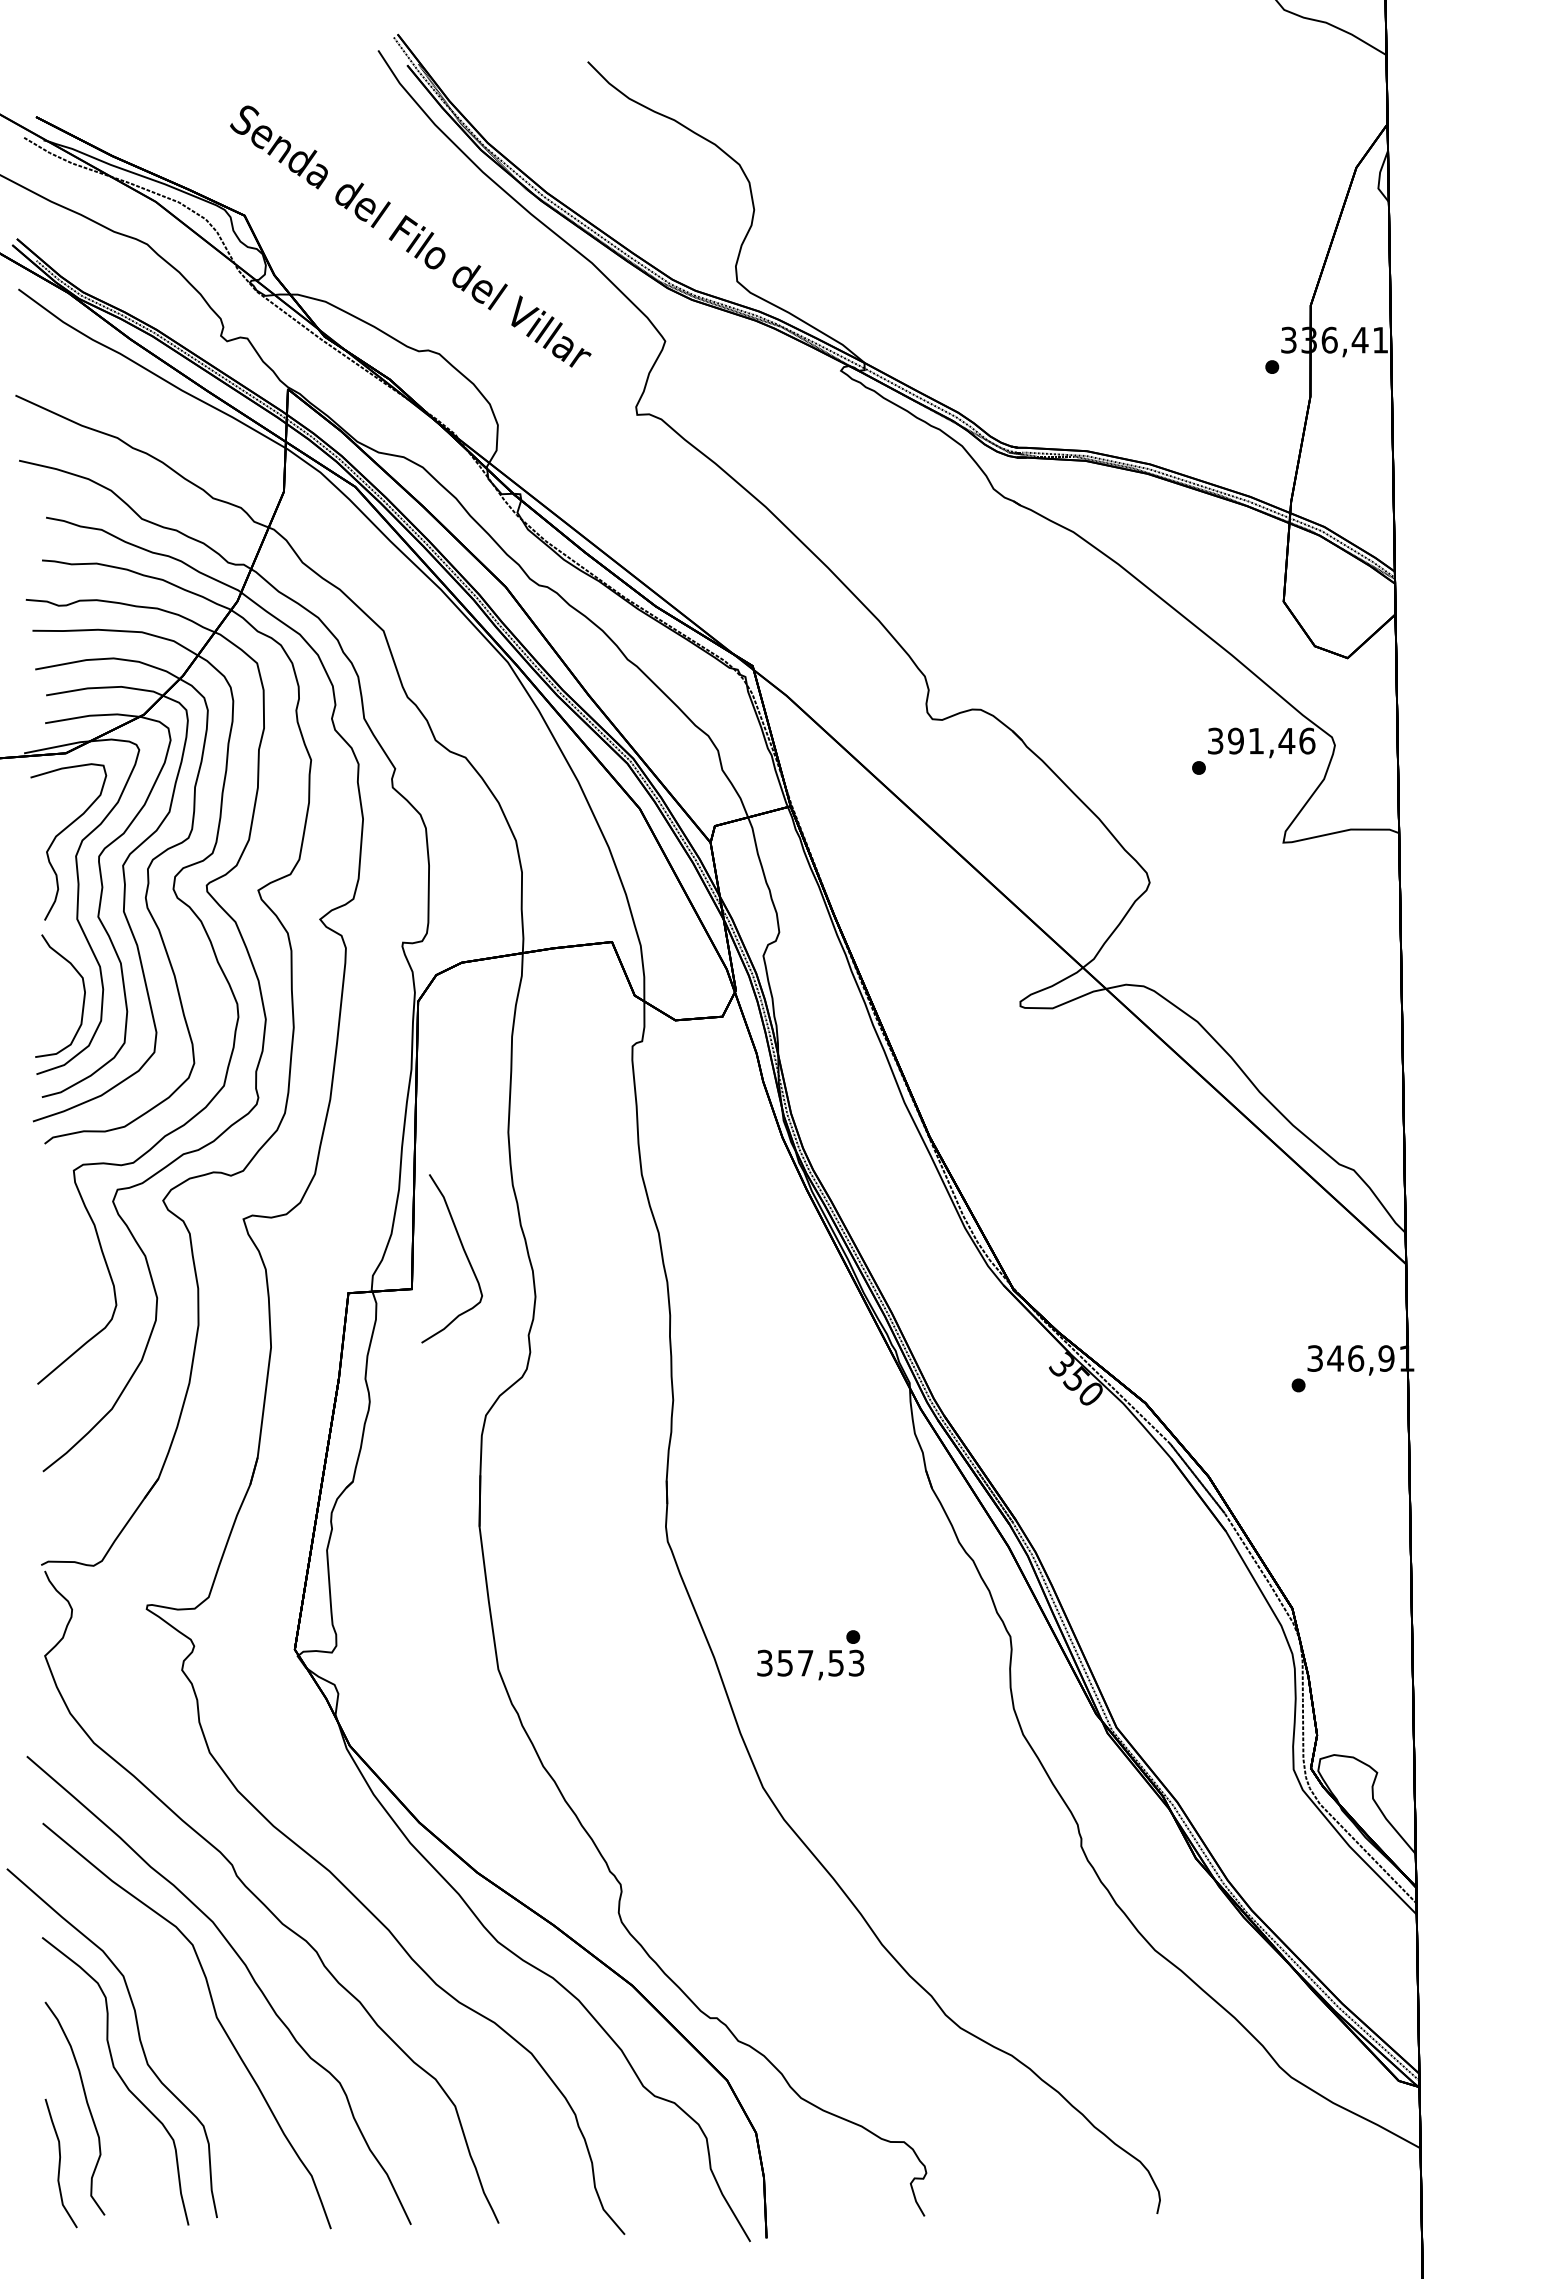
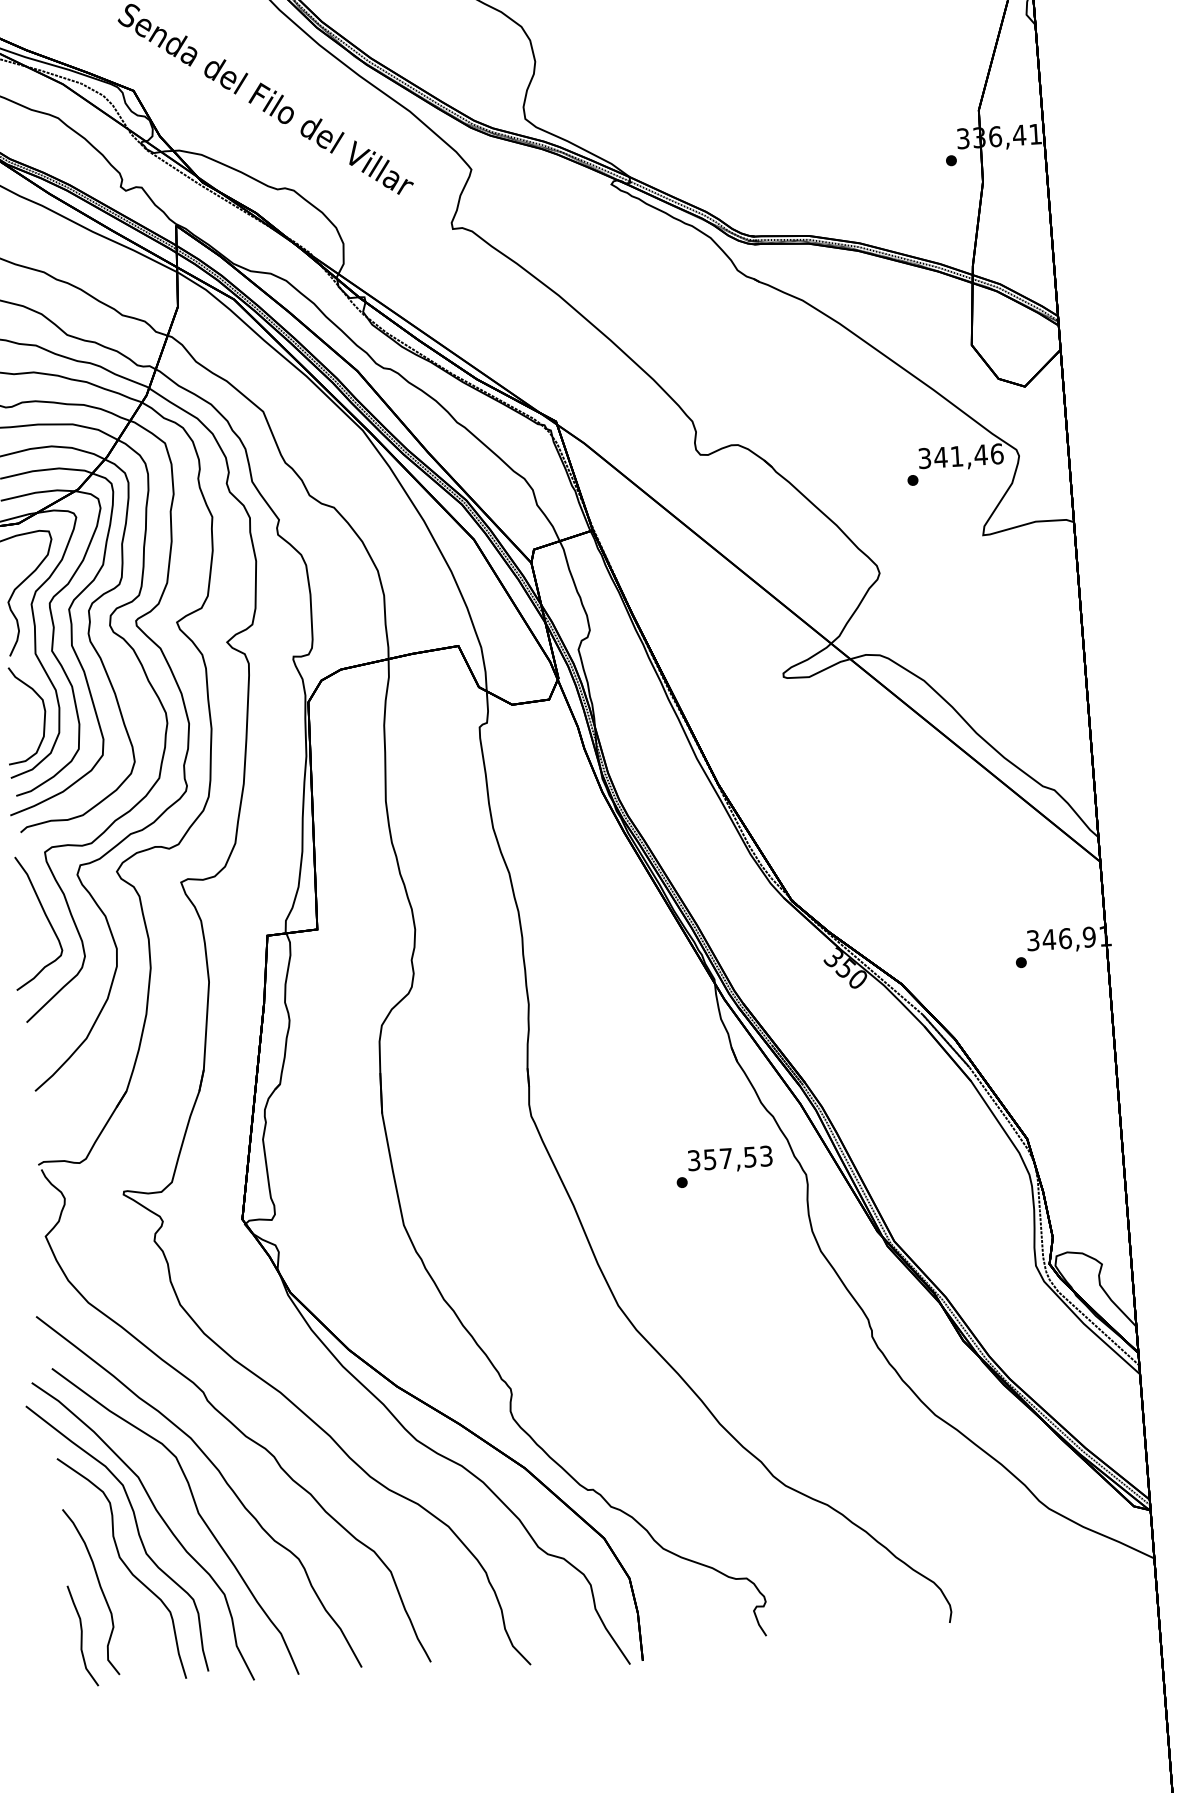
text: (1235, 740) -> (940, 457), 391,46 -> 341,46
curve: (463, 1251) -> (45, 916), moved
text: (810, 1664) -> (730, 1159), moved
curve: (167, 2018) -> (159, 1516), added

